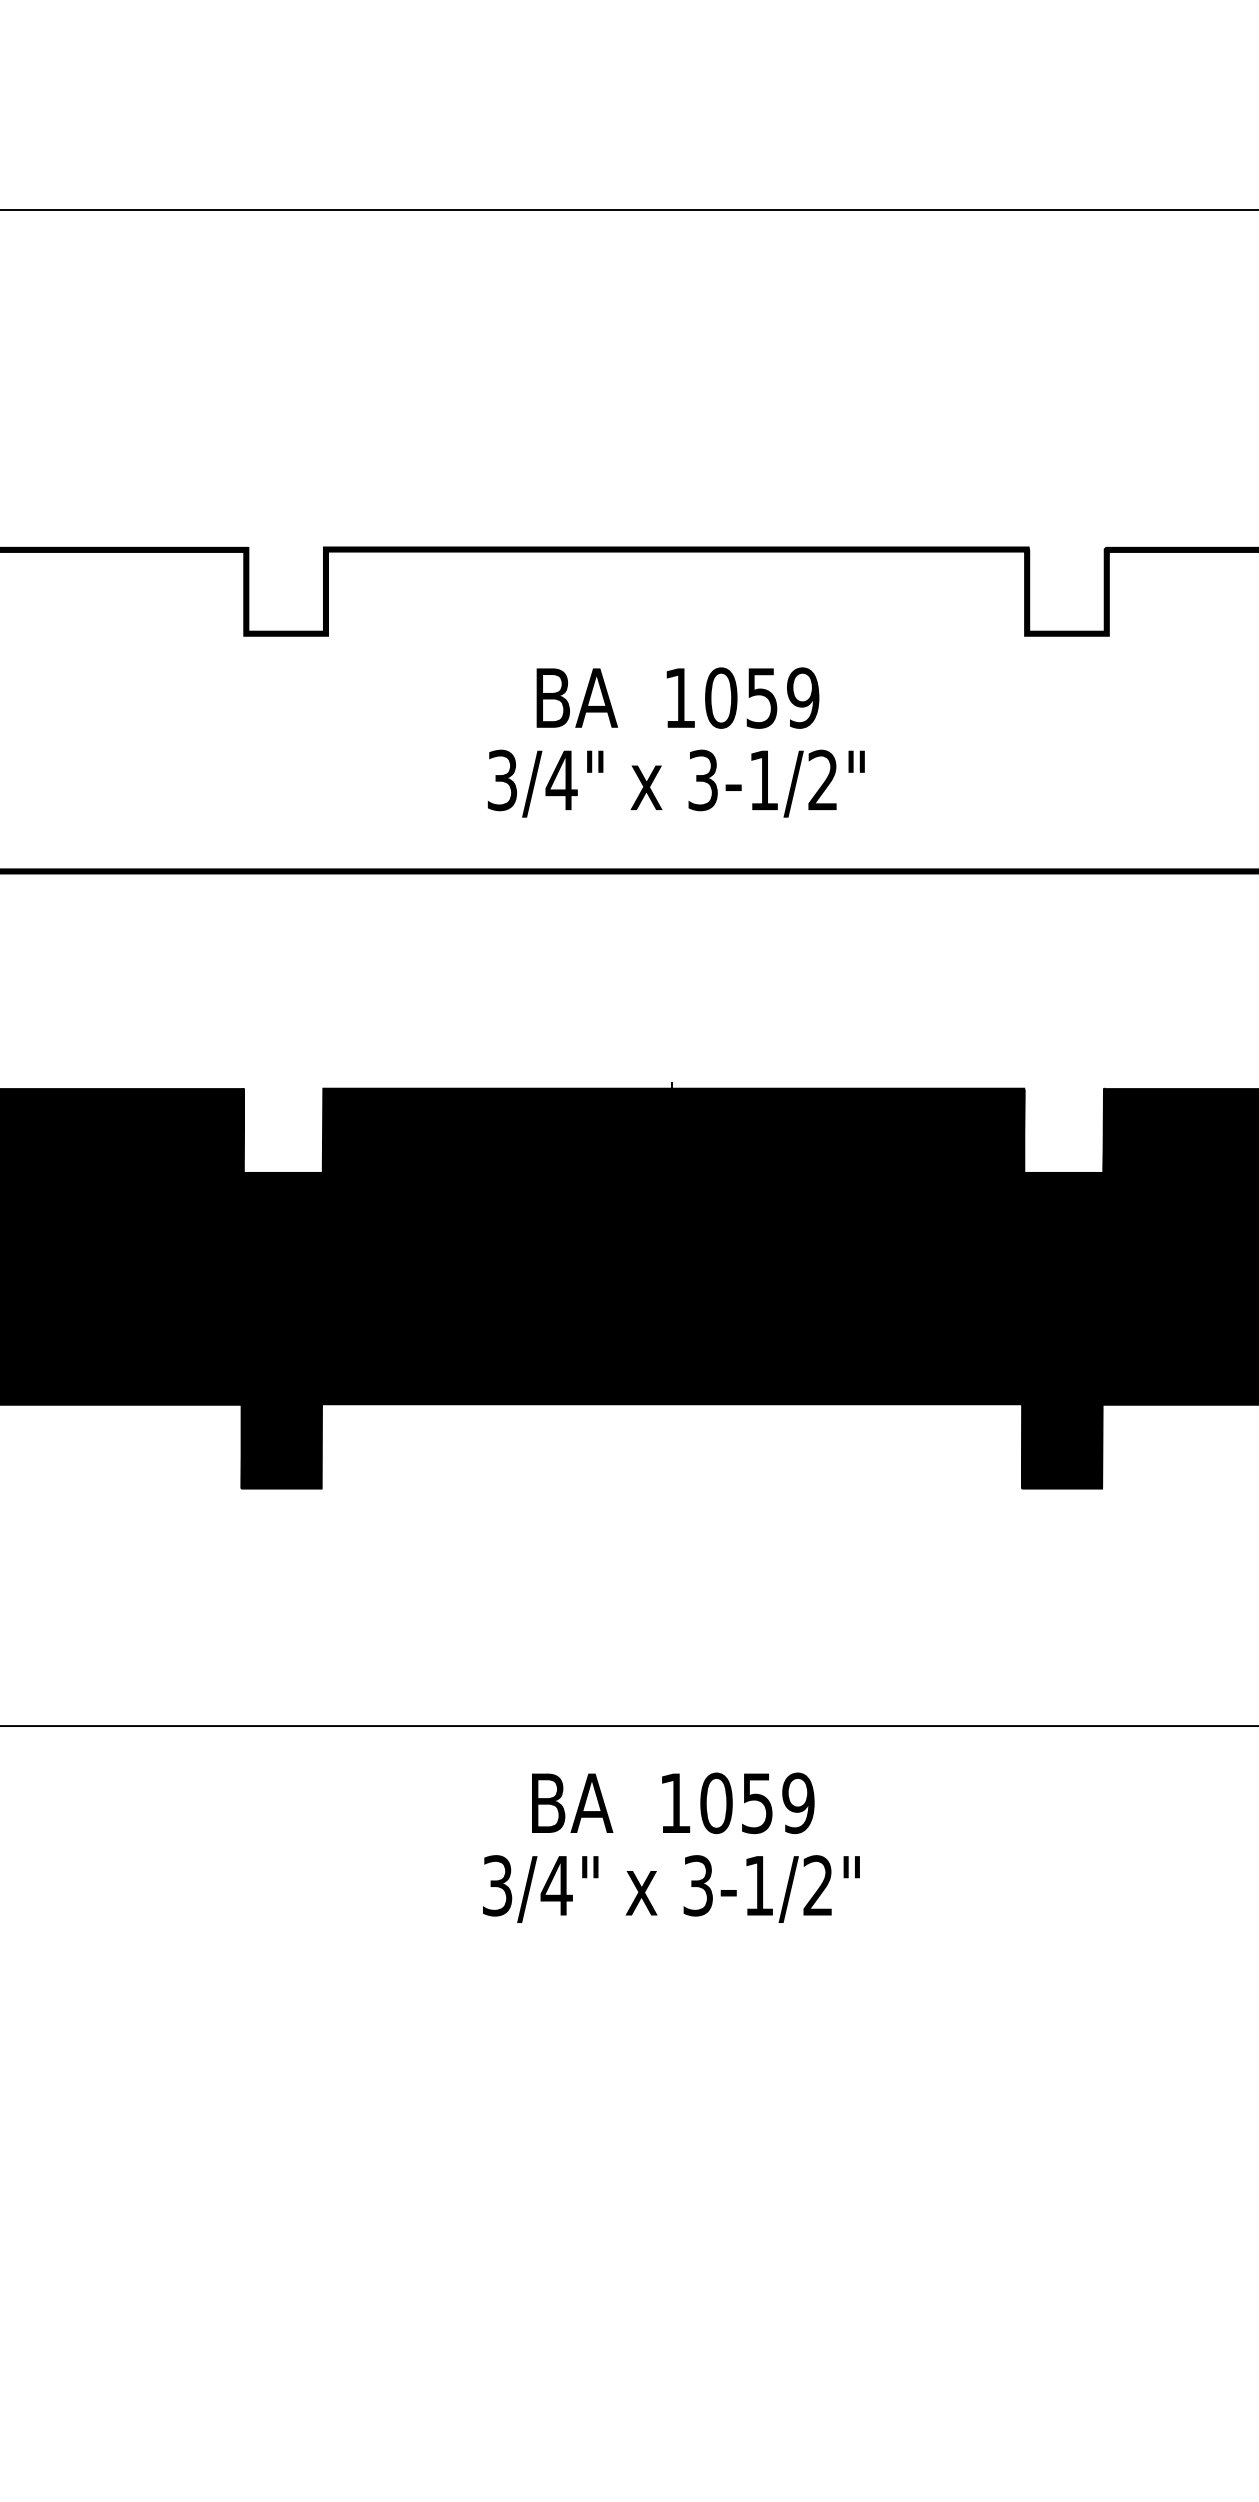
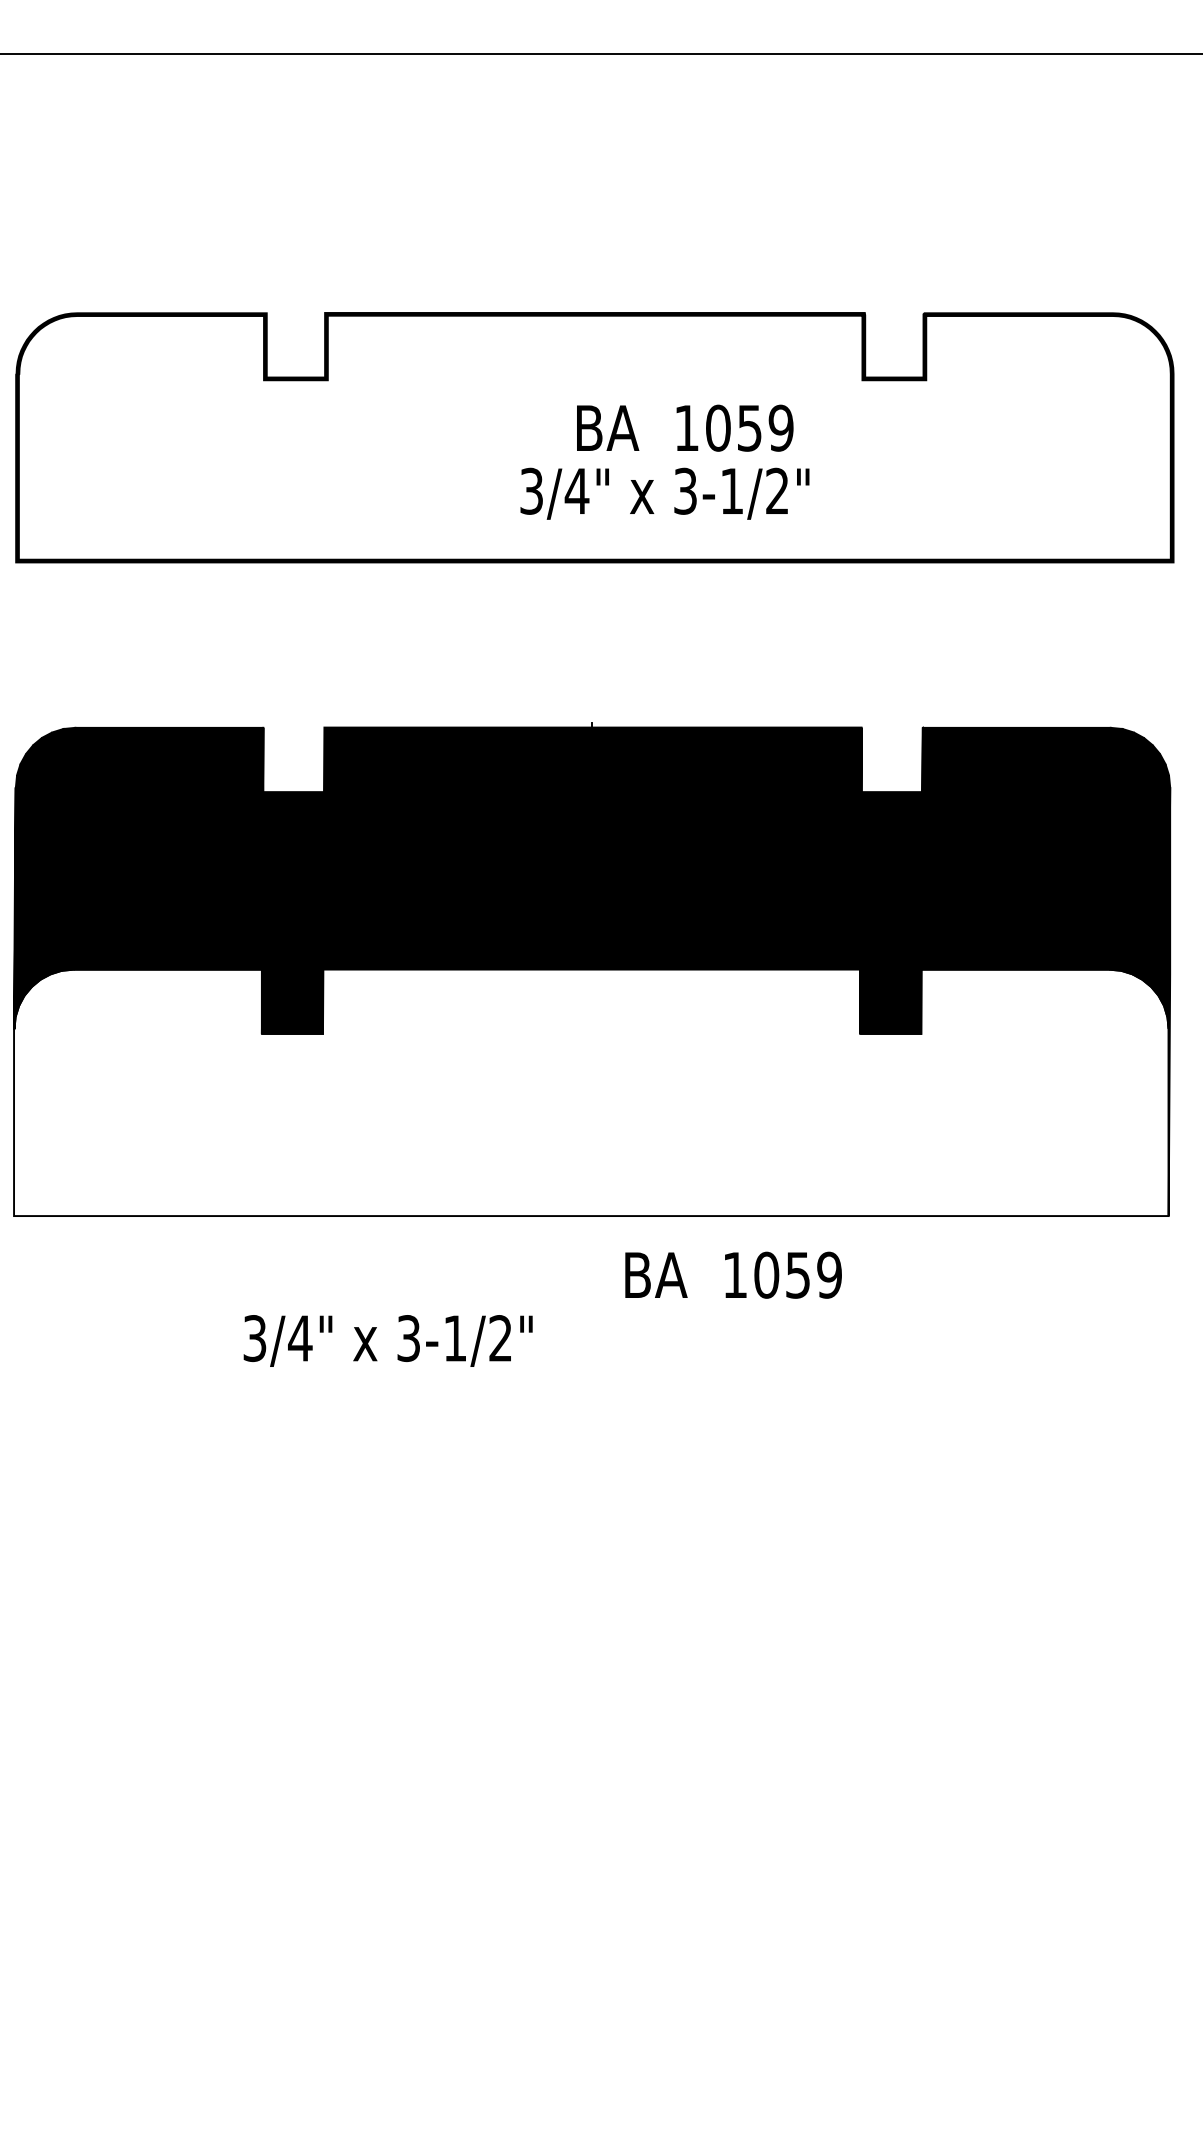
text: (678, 697) -> (685, 427), moved
text: (675, 783) -> (664, 493), moved
text: (673, 1802) -> (733, 1274), moved
text: (670, 1888) -> (387, 1340), moved

